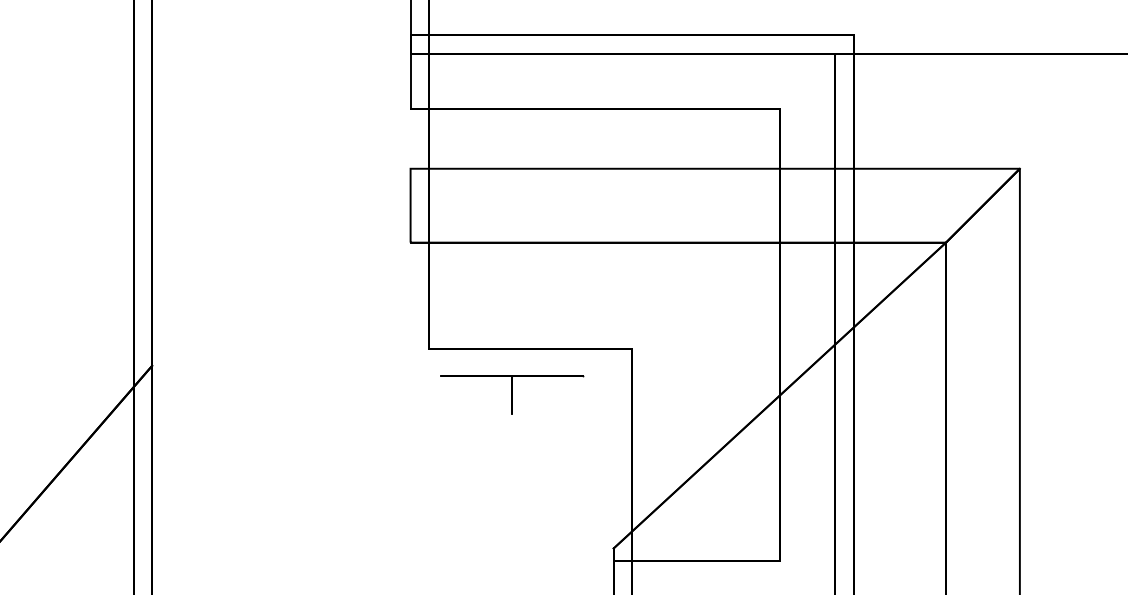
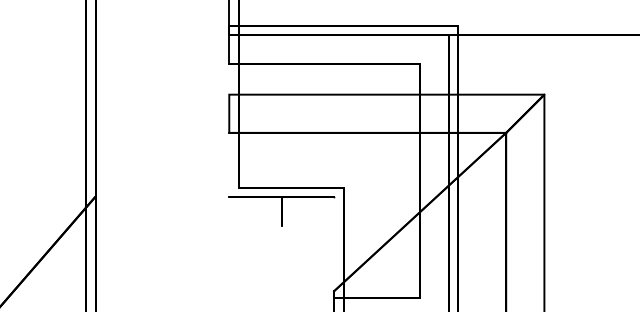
part: (511, 394) -> (281, 211), size x1.43

